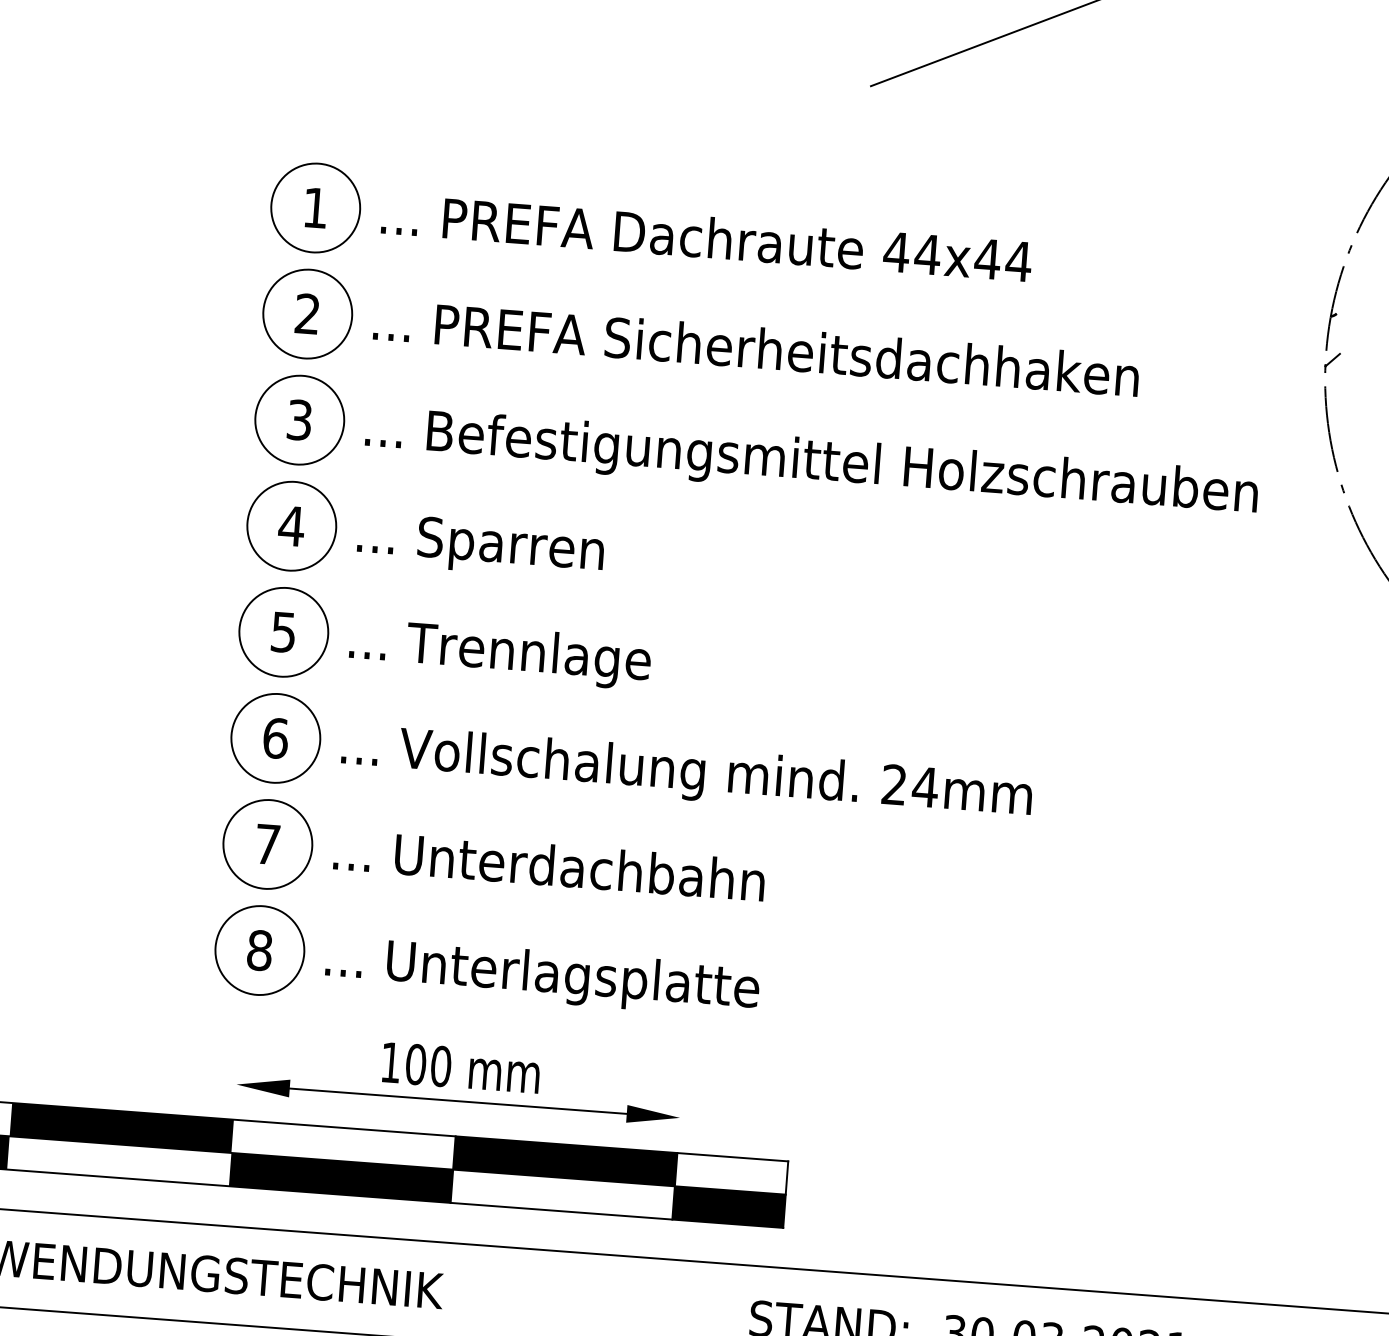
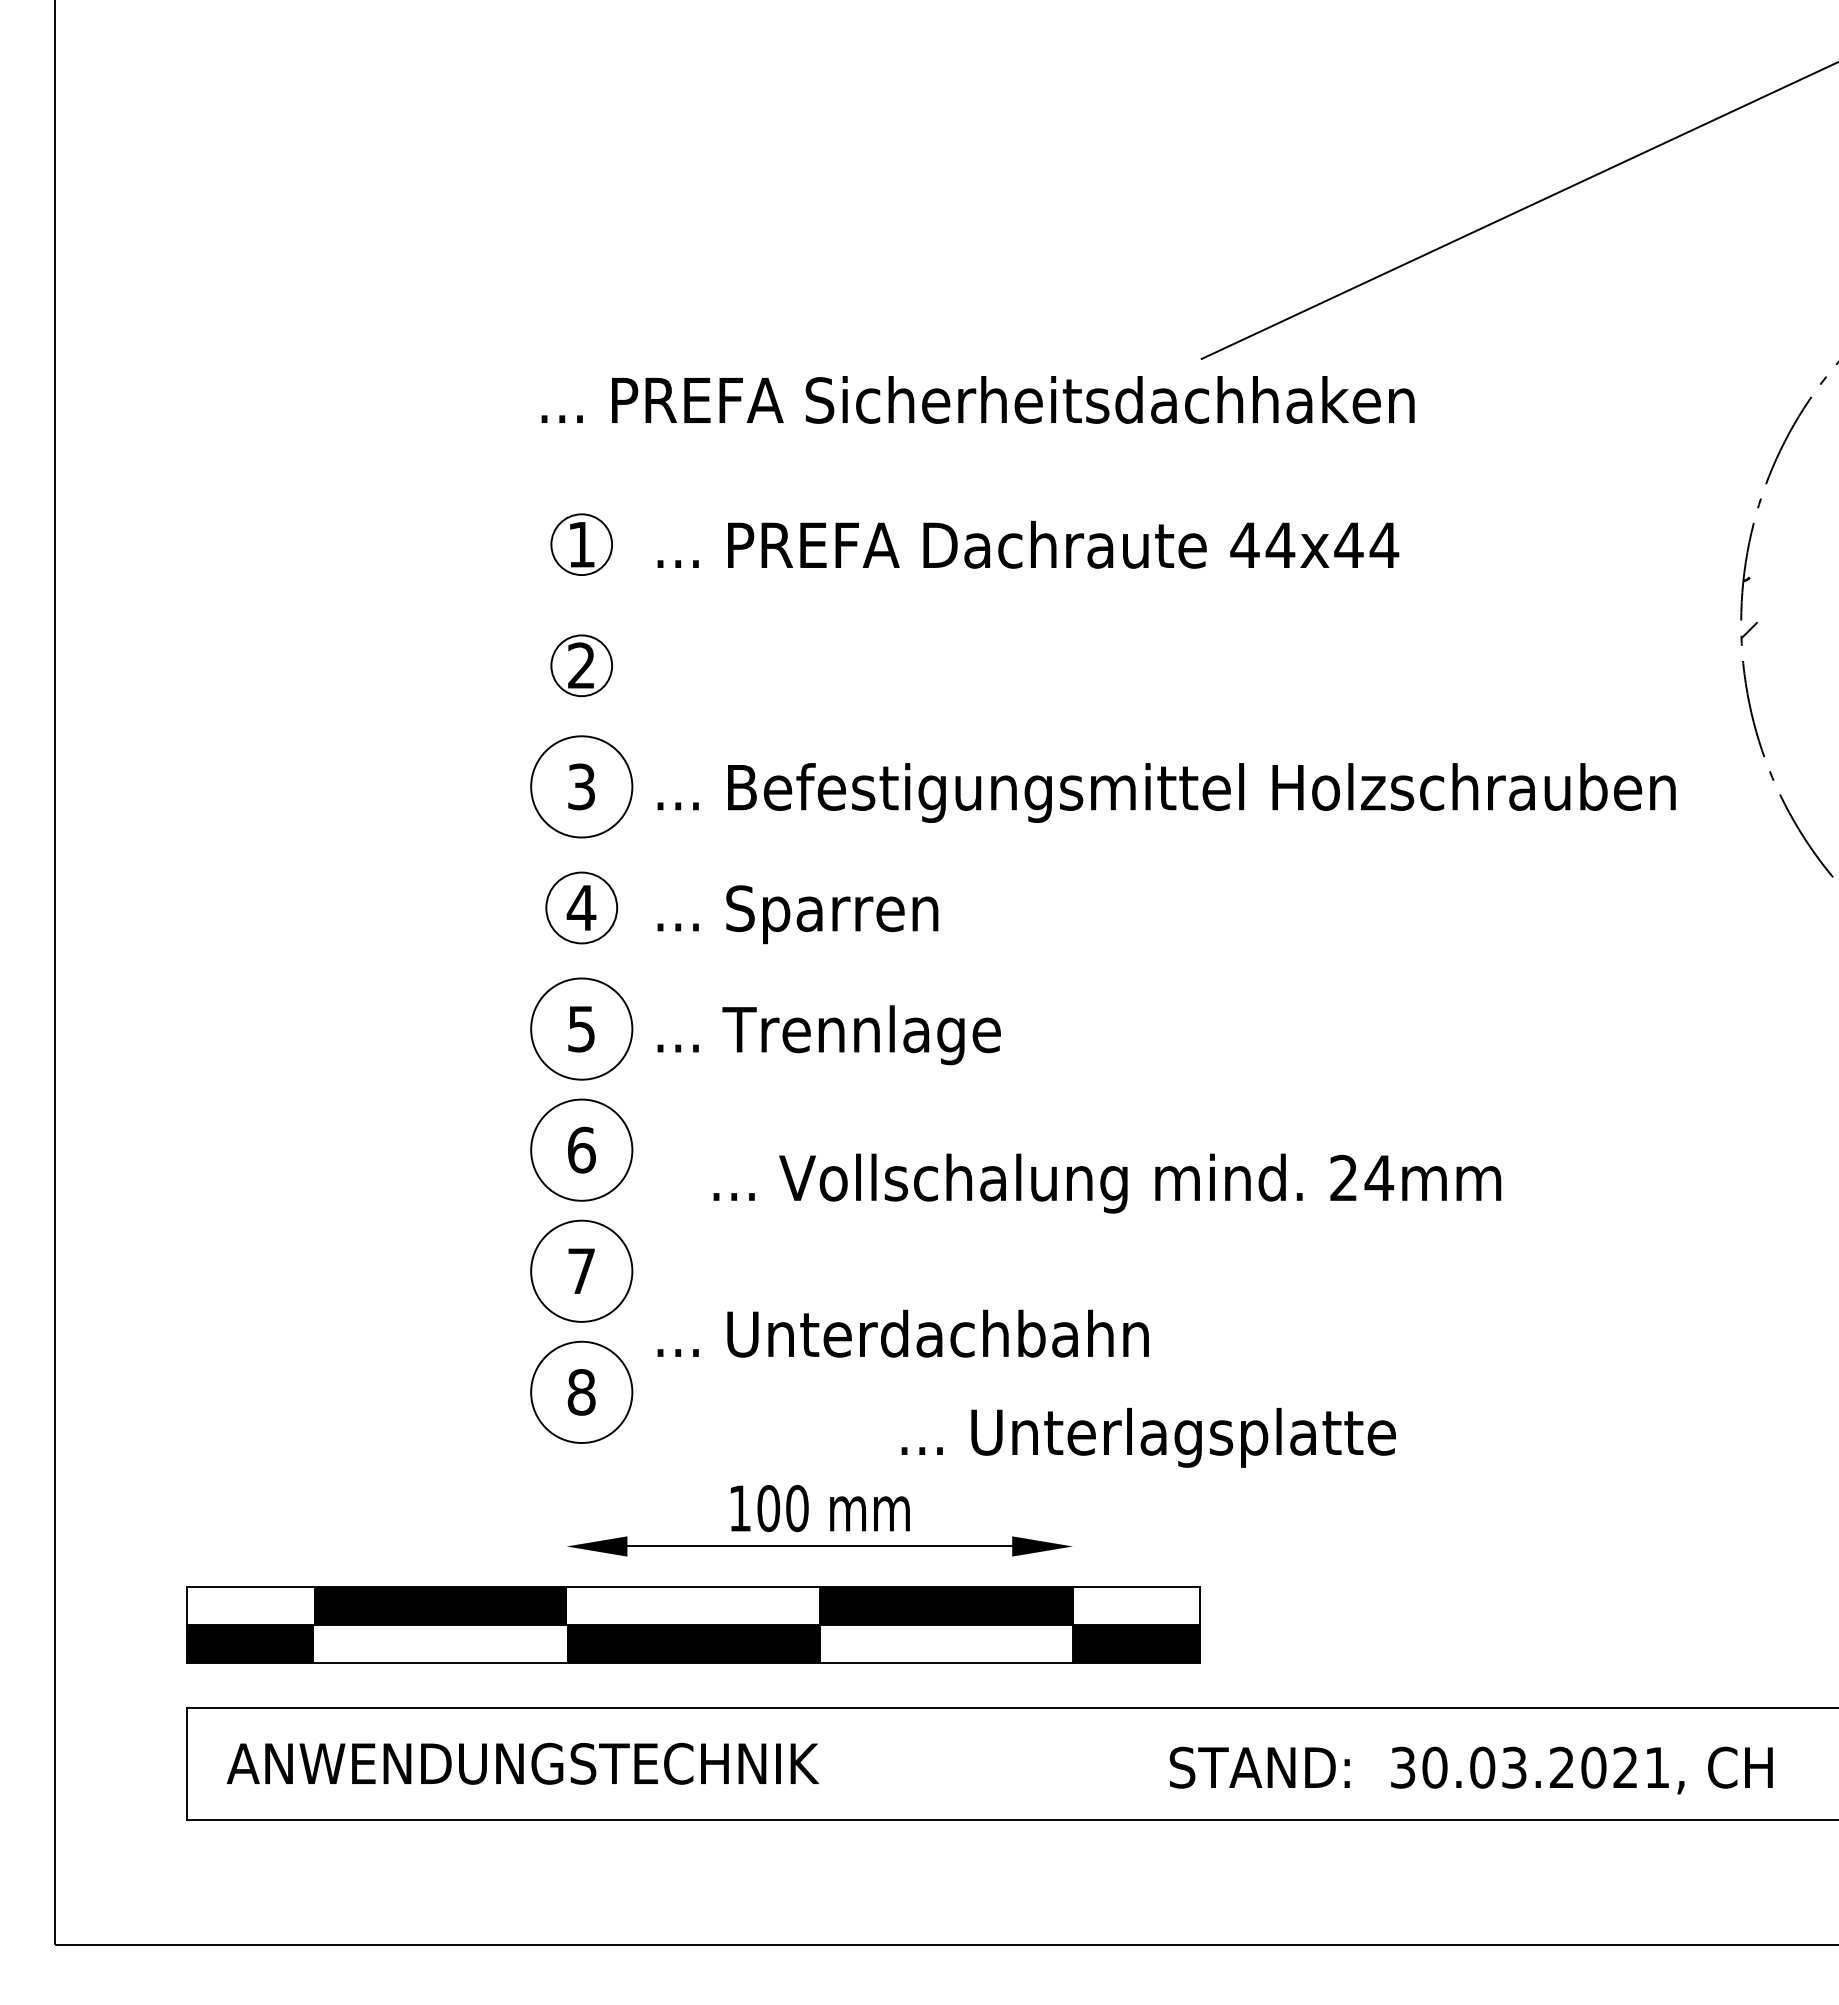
circle: (315, 207) -> (581, 544), size x0.6
circle: (307, 313) -> (581, 665), size x0.6
text: (756, 347) -> (977, 399), moved
circle: (291, 525) -> (581, 907), size x0.7
text: (686, 773) -> (1107, 1183), moved
text: (548, 864) -> (902, 1333), moved
text: (542, 976) -> (1148, 1437), moved

